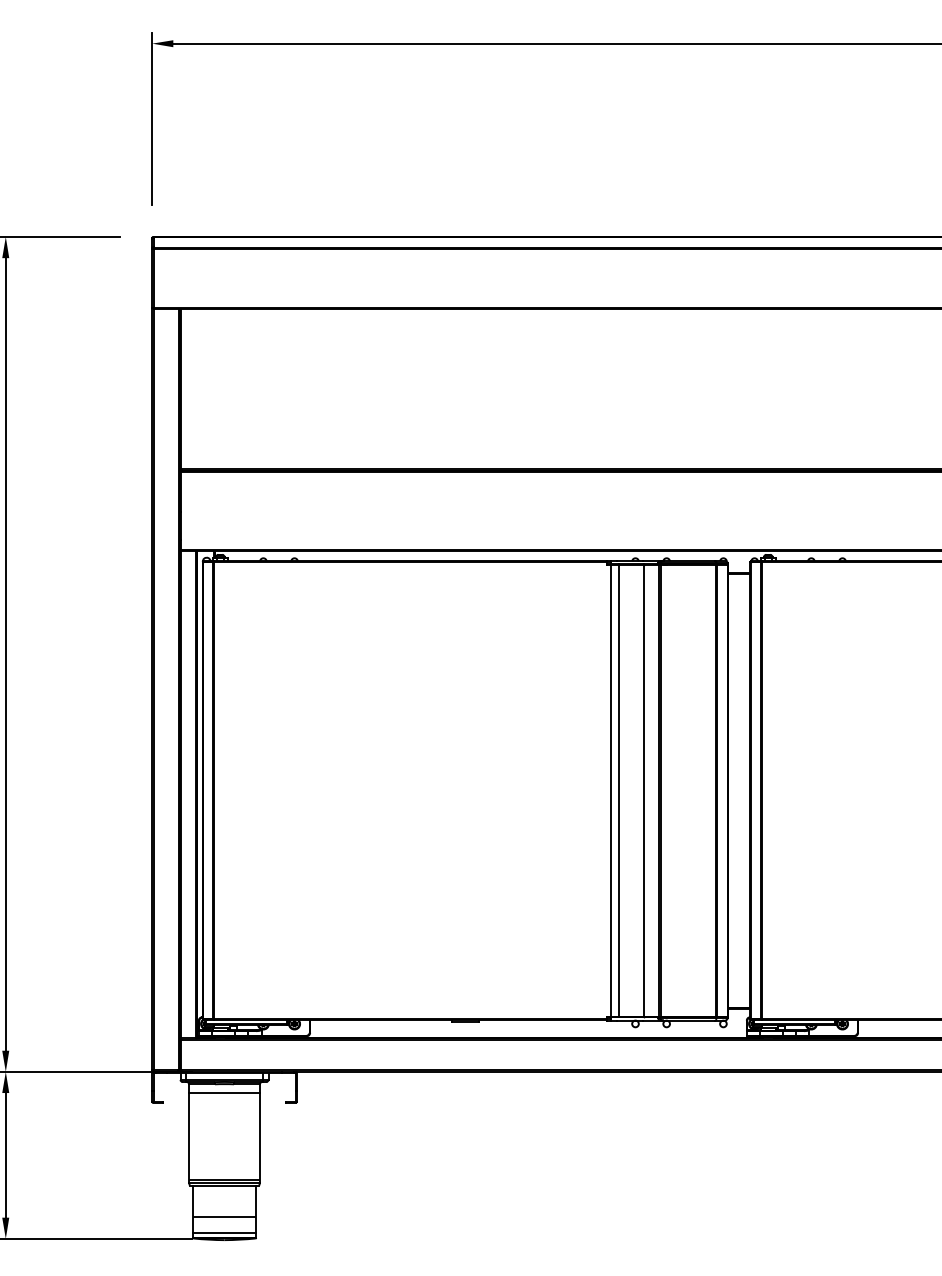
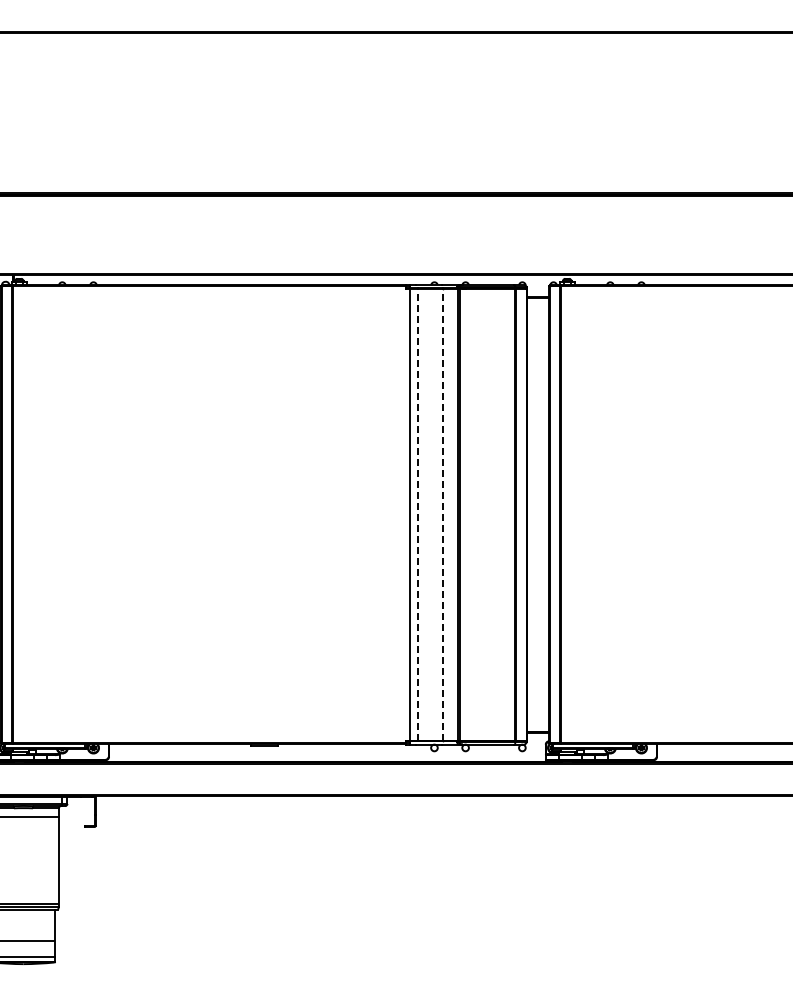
line: (619, 790) -> (418, 514), solid -> dashed
line: (644, 790) -> (443, 514), solid -> dashed

